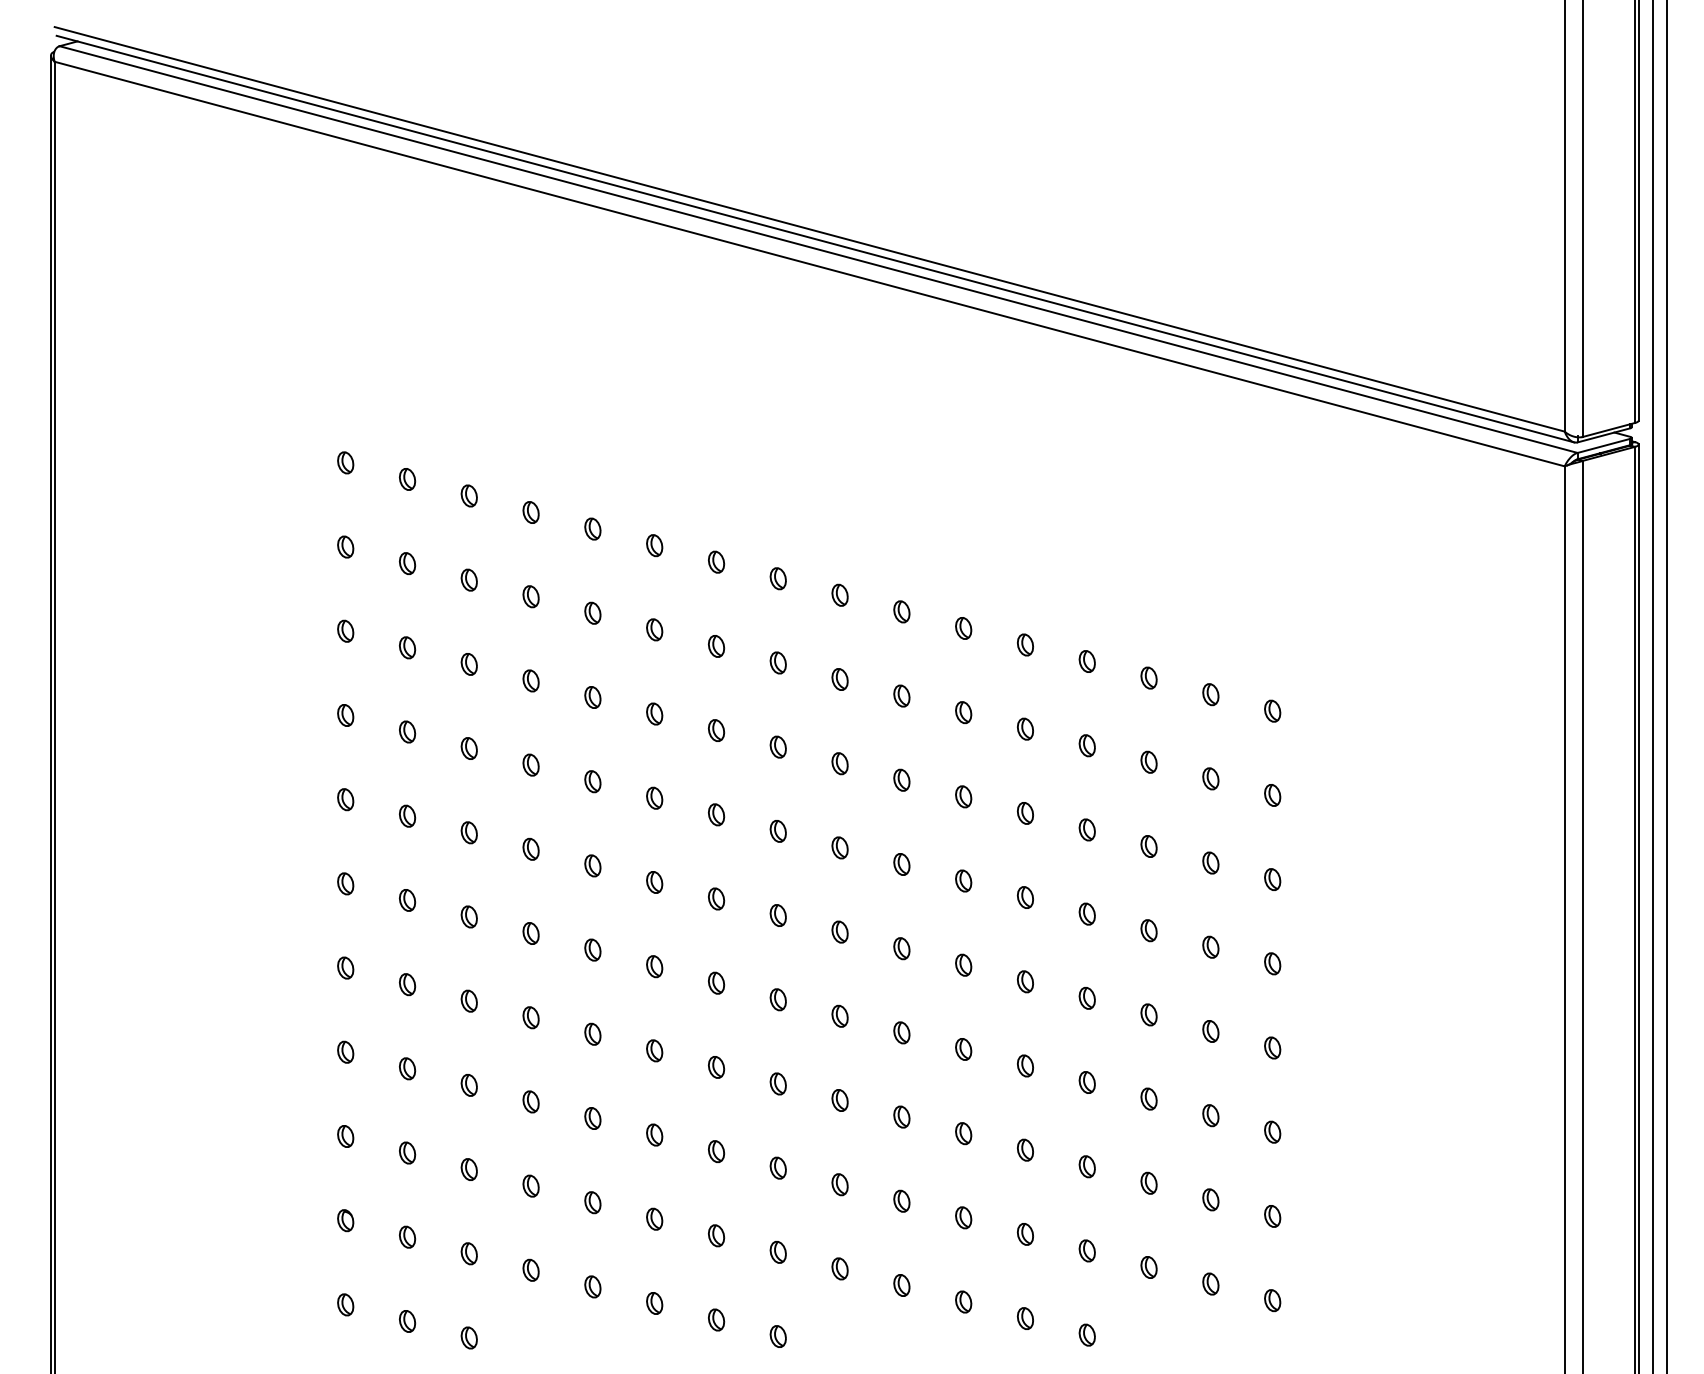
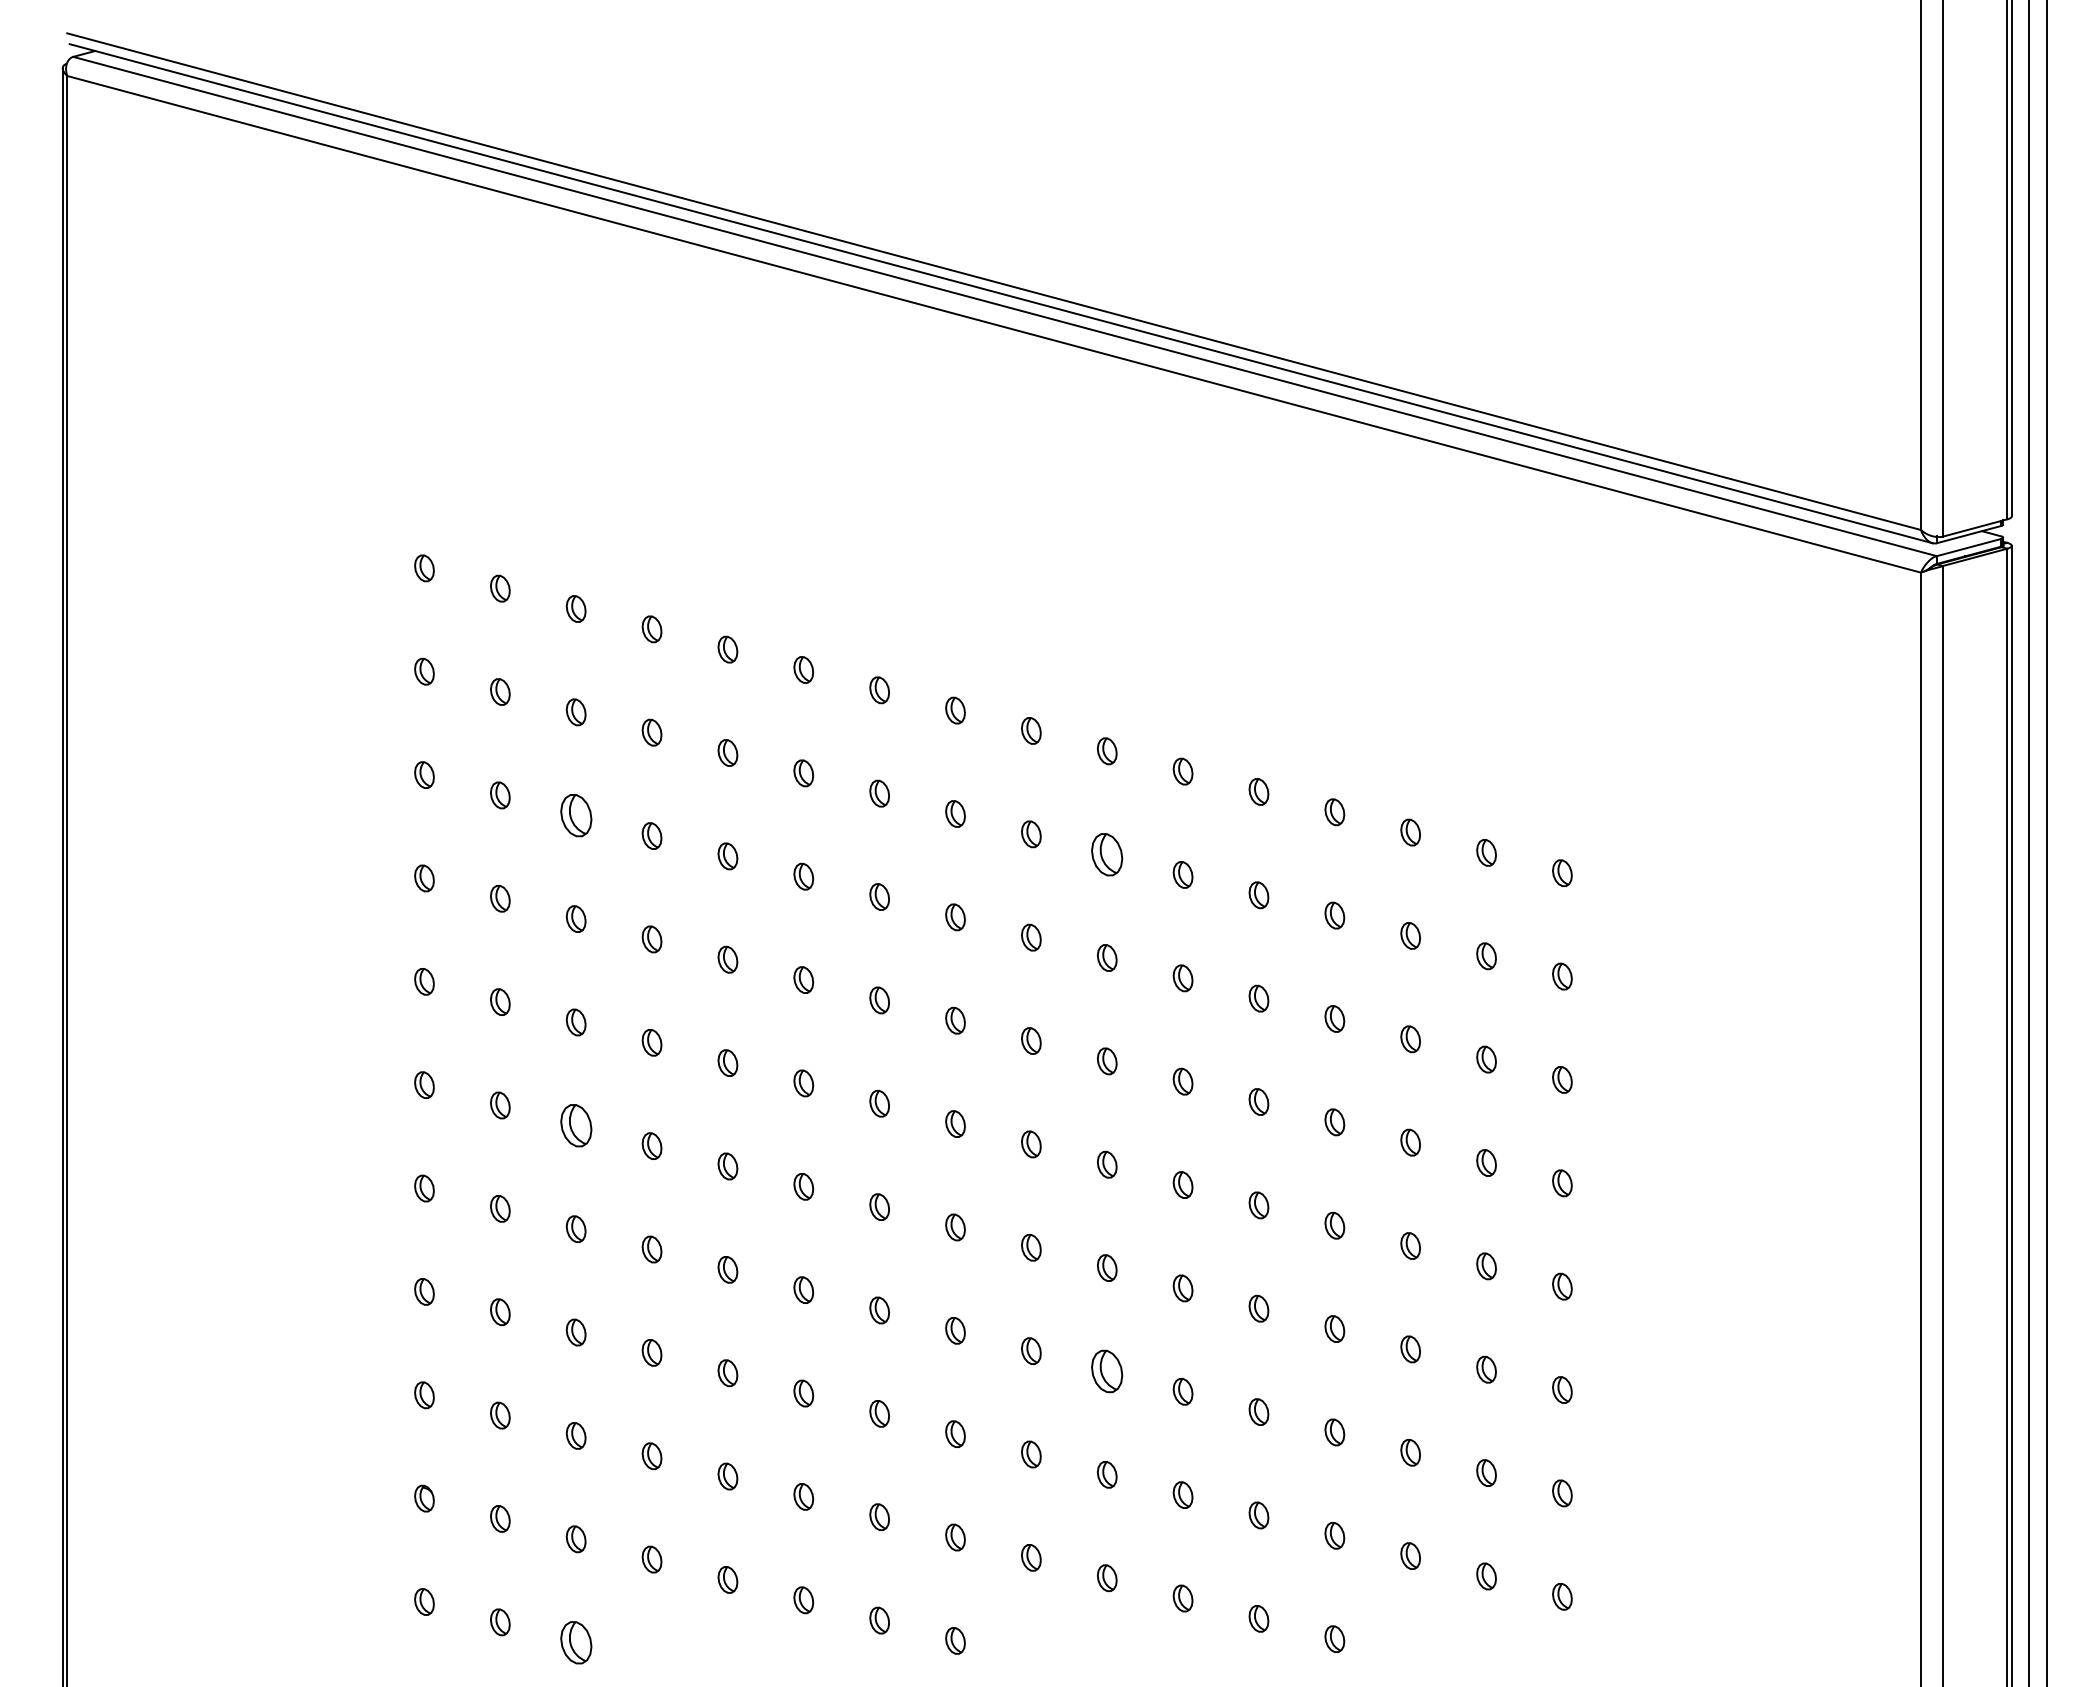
part: (468, 664) -> (575, 815), size x1.6
part: (902, 695) -> (1107, 854), size x1.6
part: (468, 916) -> (575, 1125), size x1.6
part: (902, 1117) -> (1107, 1371), size x1.6
part: (468, 1337) -> (575, 1642), size x1.6

